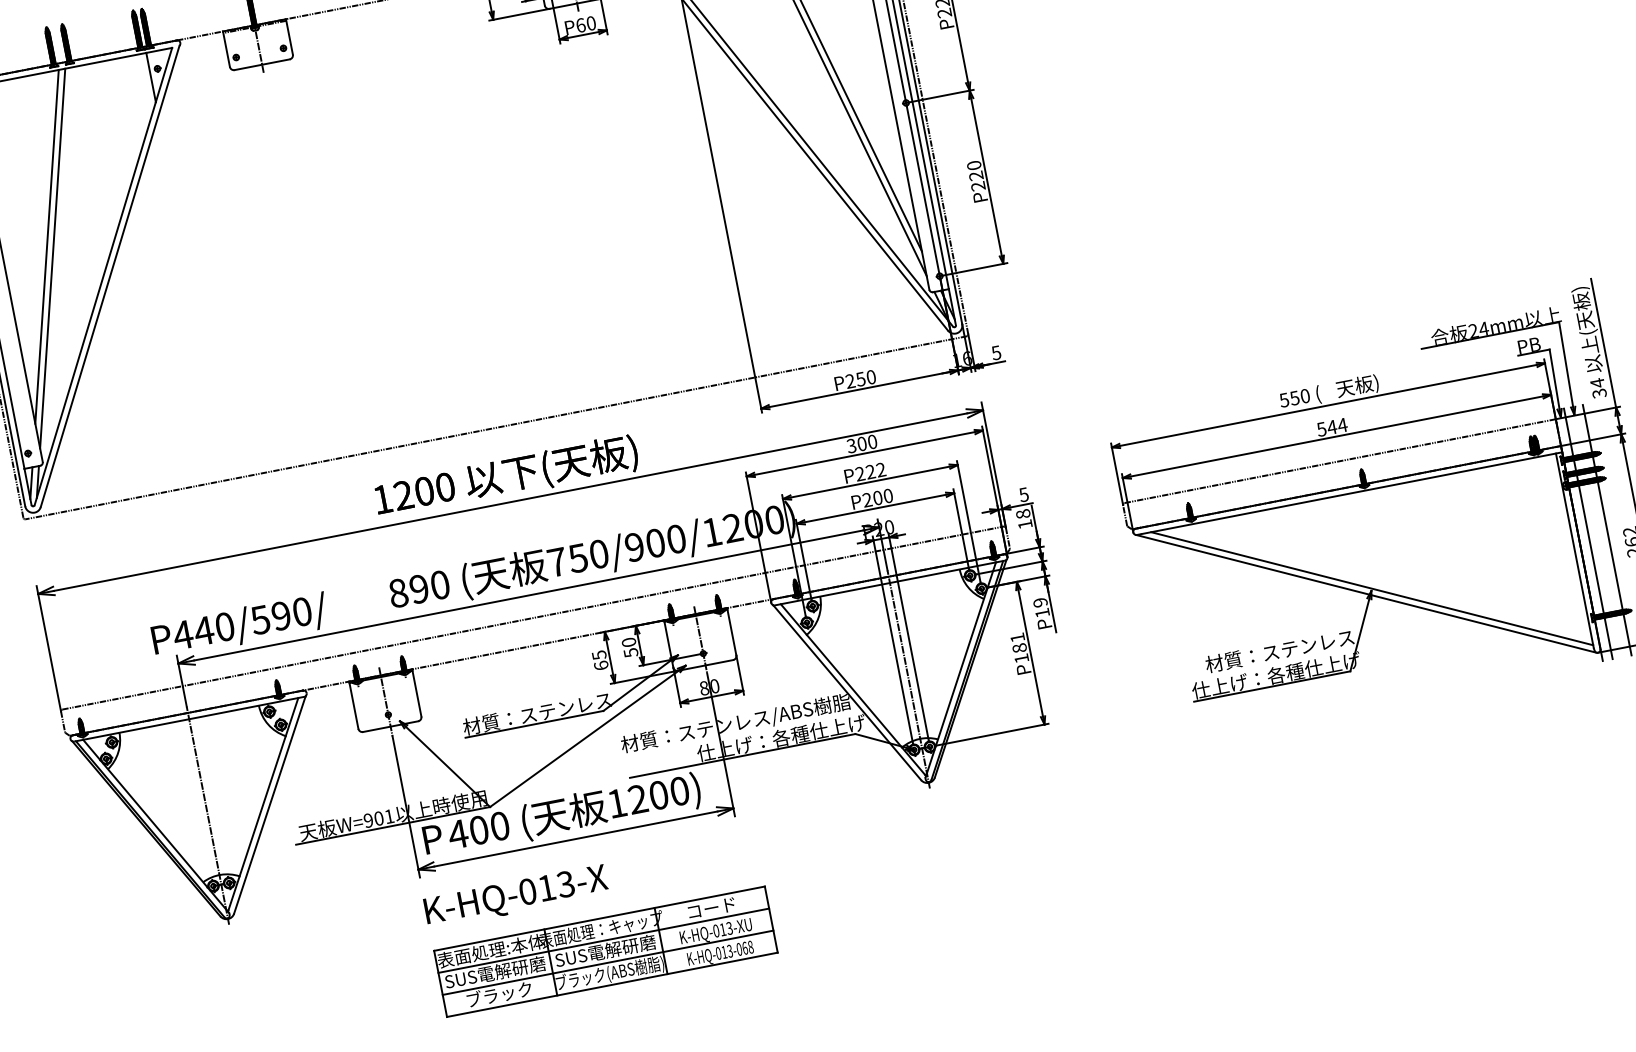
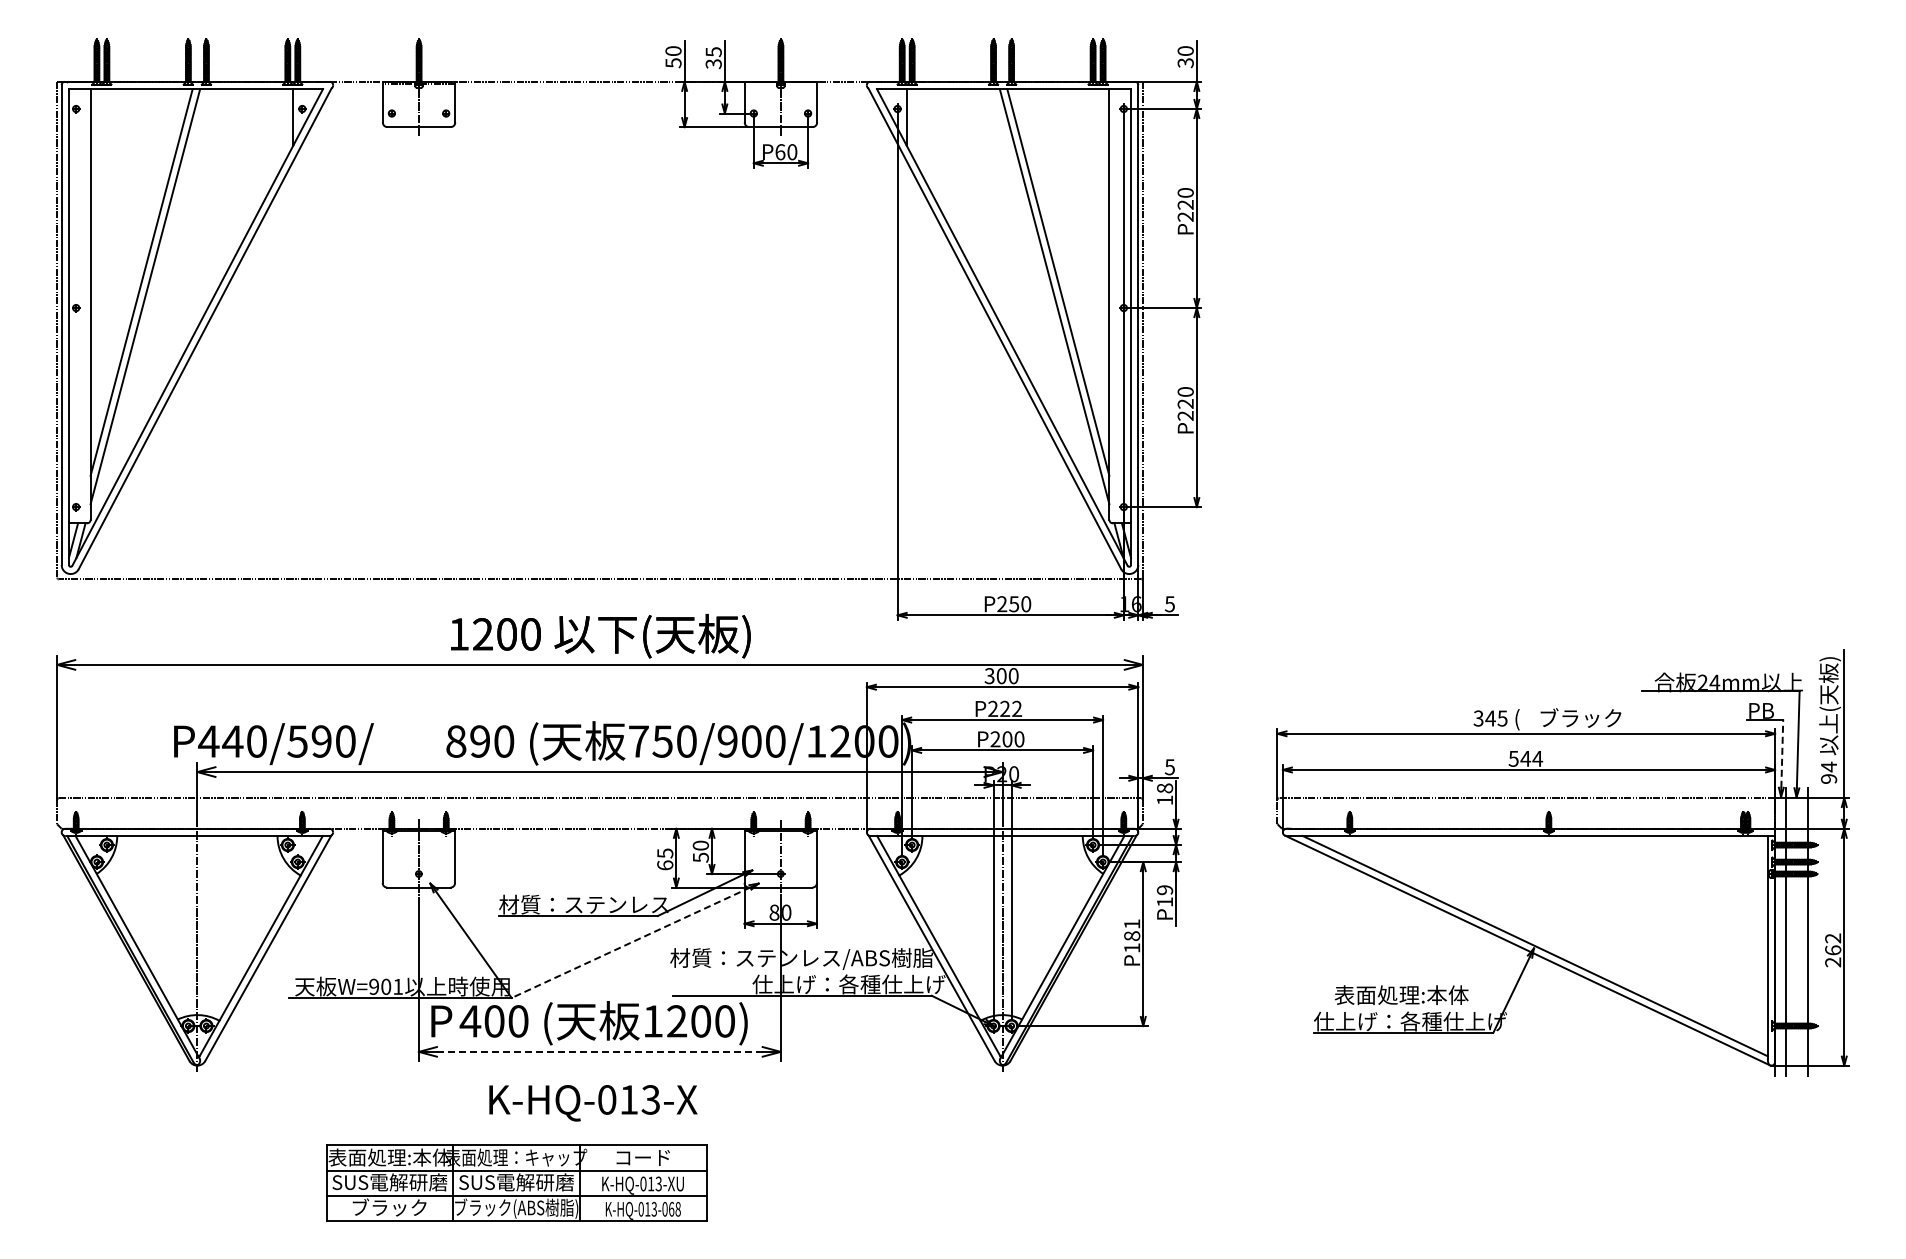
line: (1554, 379) -> (1782, 753), solid -> dashed
text: (1373, 383) -> (1580, 719), 天板) -> ブラック
text: (1599, 393) -> (1829, 778), 34 -> 94
text: (1294, 398) -> (1490, 718), 550 -> 345
text: (1279, 650) -> (1419, 994), 材質：ステンレス -> 表面処理:本体
line: (585, 738) -> (631, 942), solid -> dashed
line: (575, 838) -> (599, 1051), solid -> dashed
text: (516, 897) -> (593, 1103), moved
part: (605, 951) -> (516, 1182), moved

